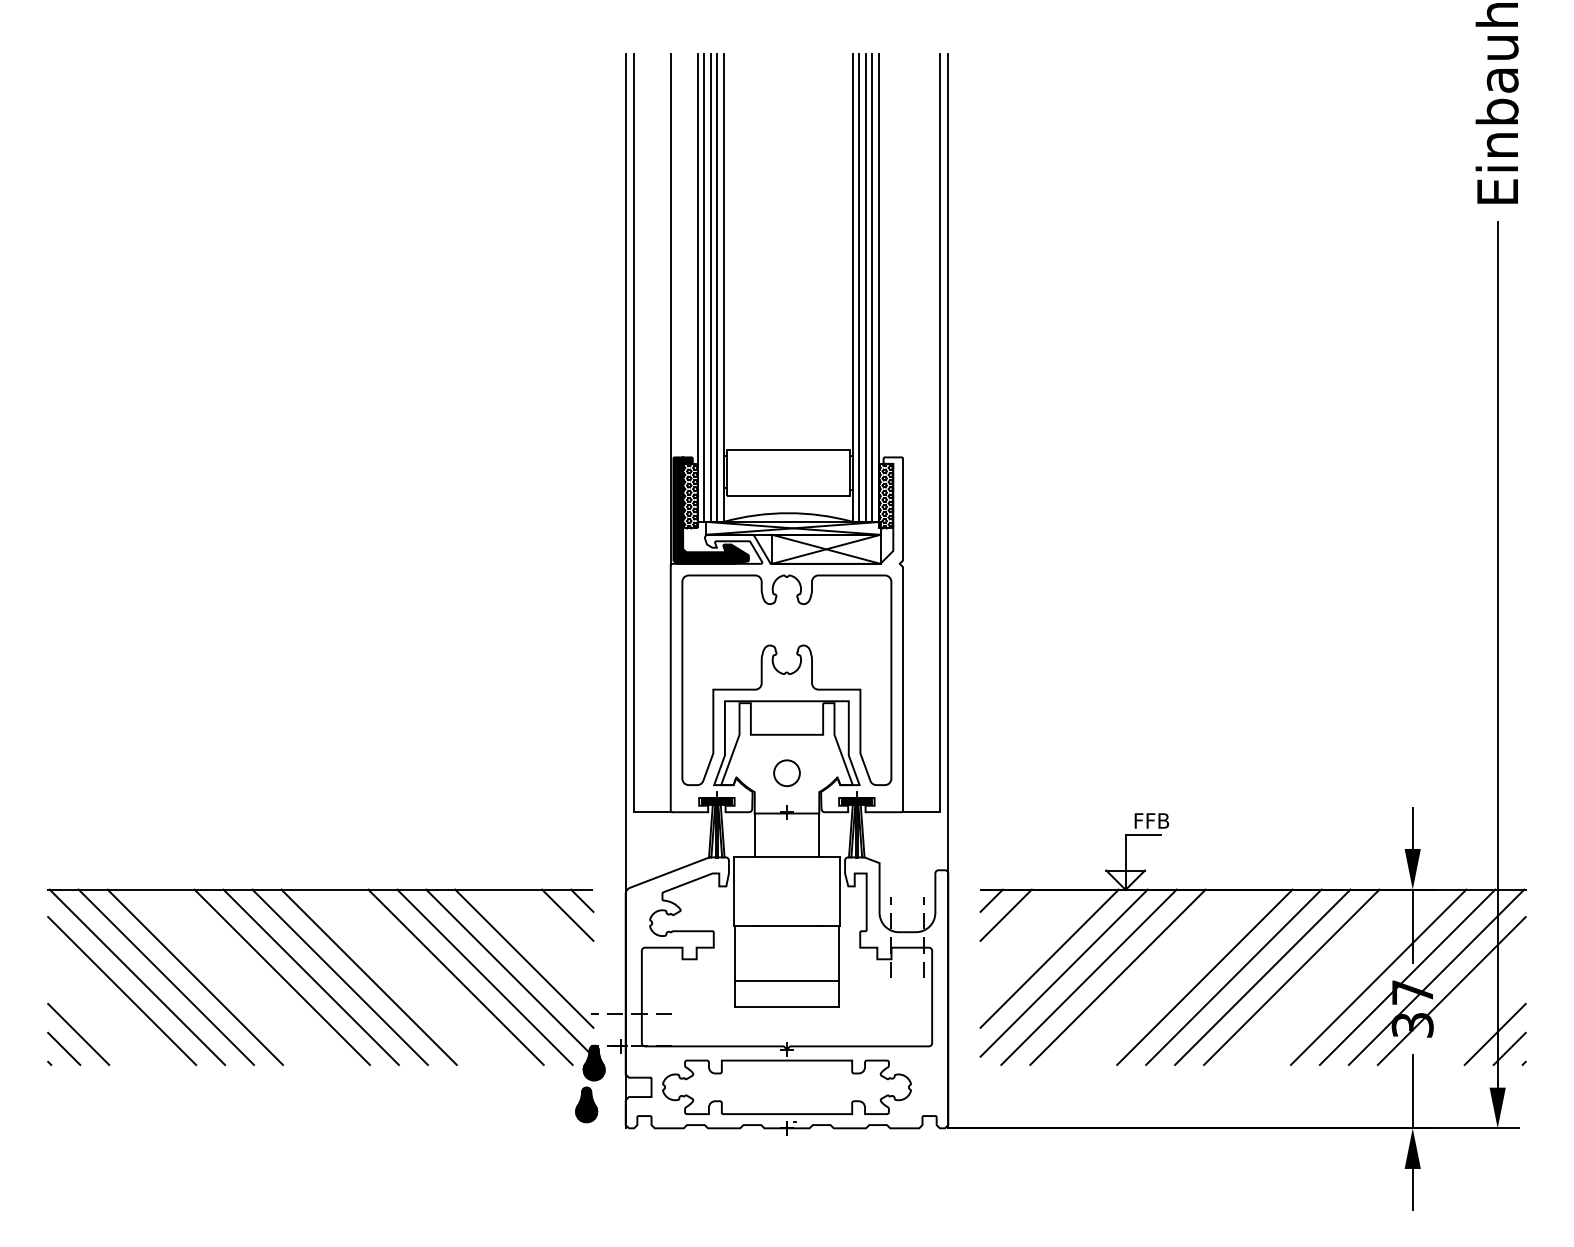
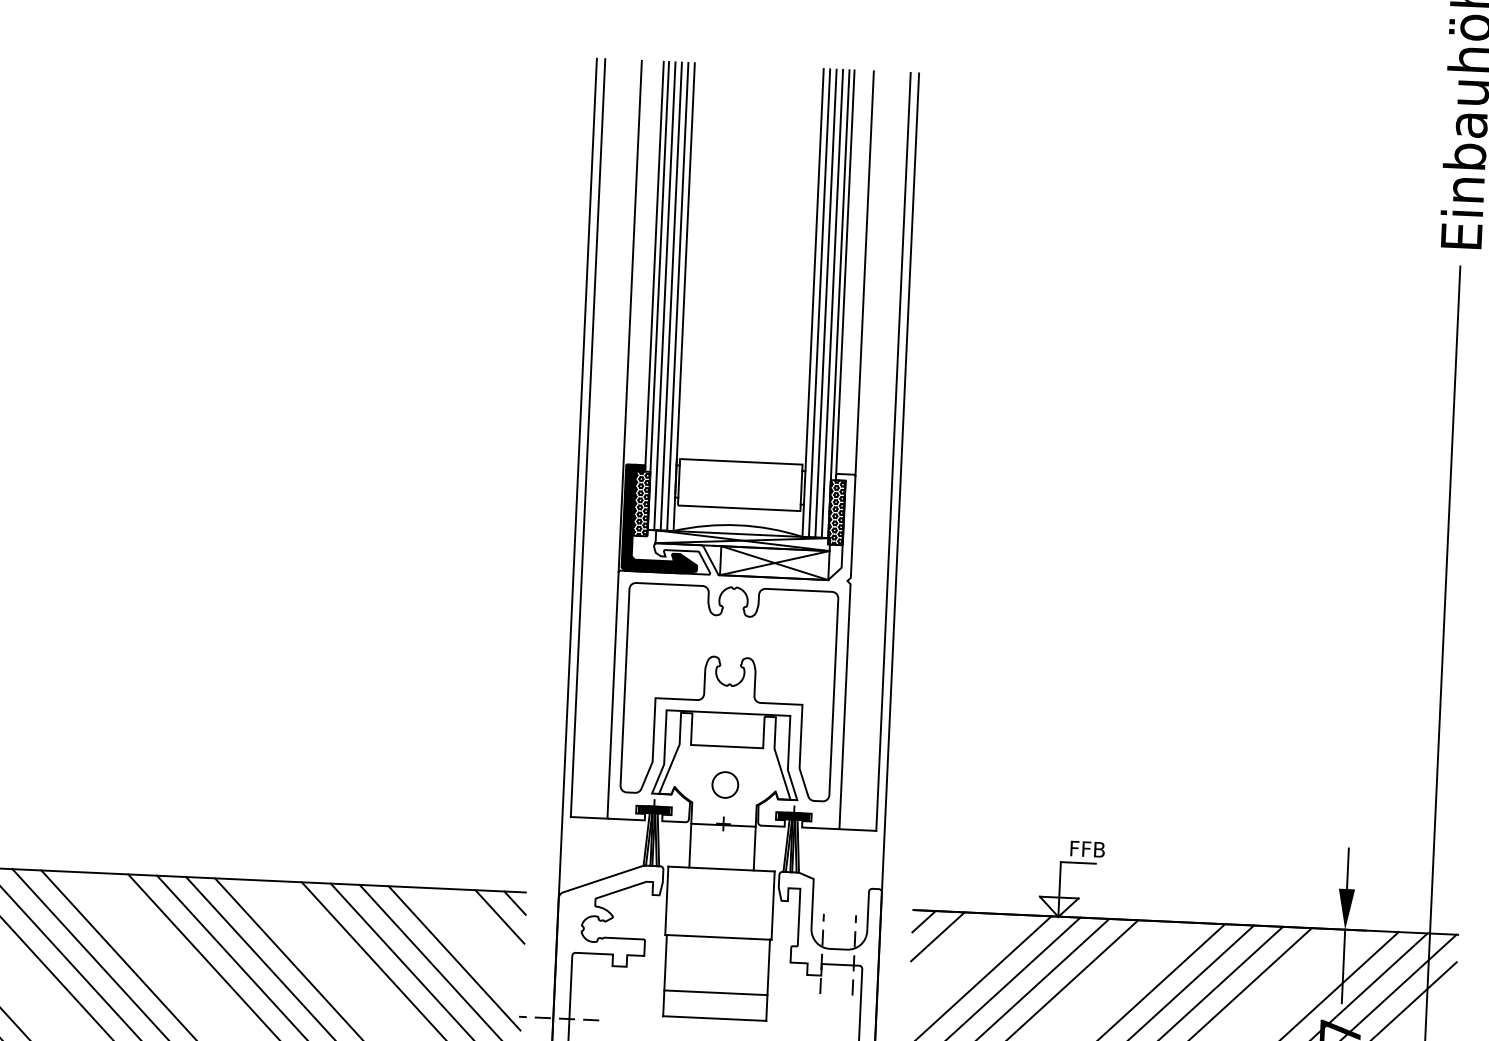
line: (692, 255) -> (654, 263), added
line: (902, 255) -> (864, 273), added
line: (883, 256) -> (845, 273), added

